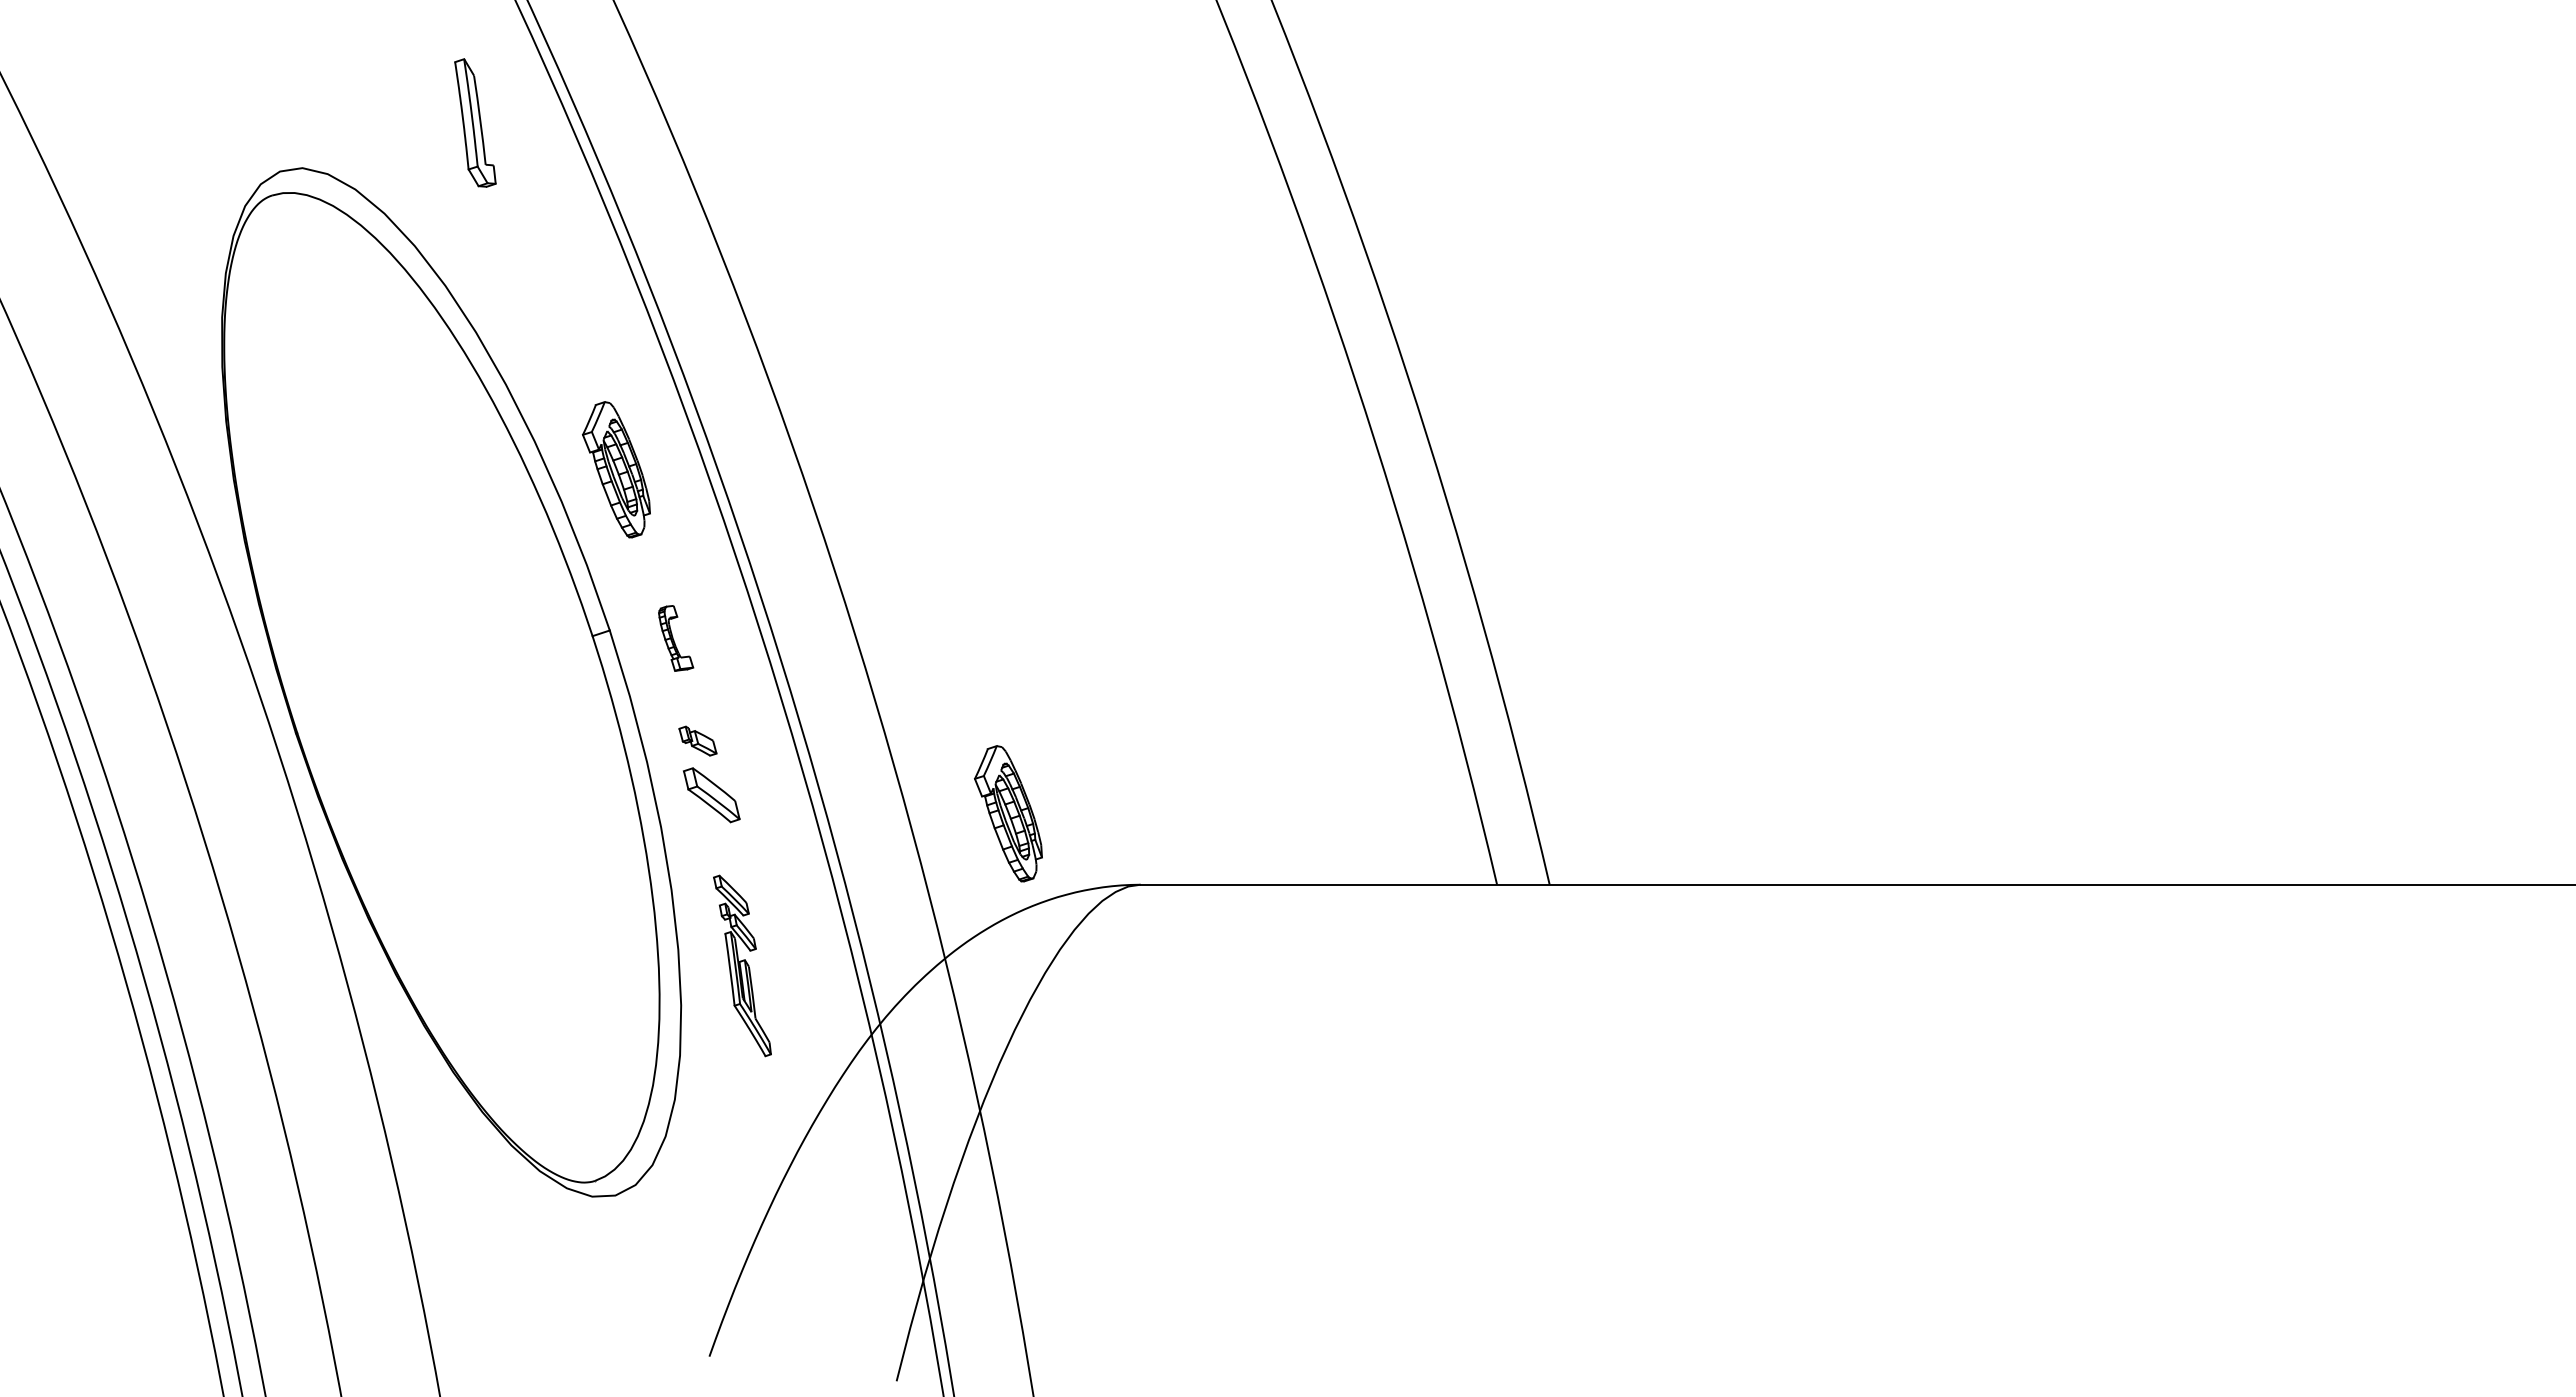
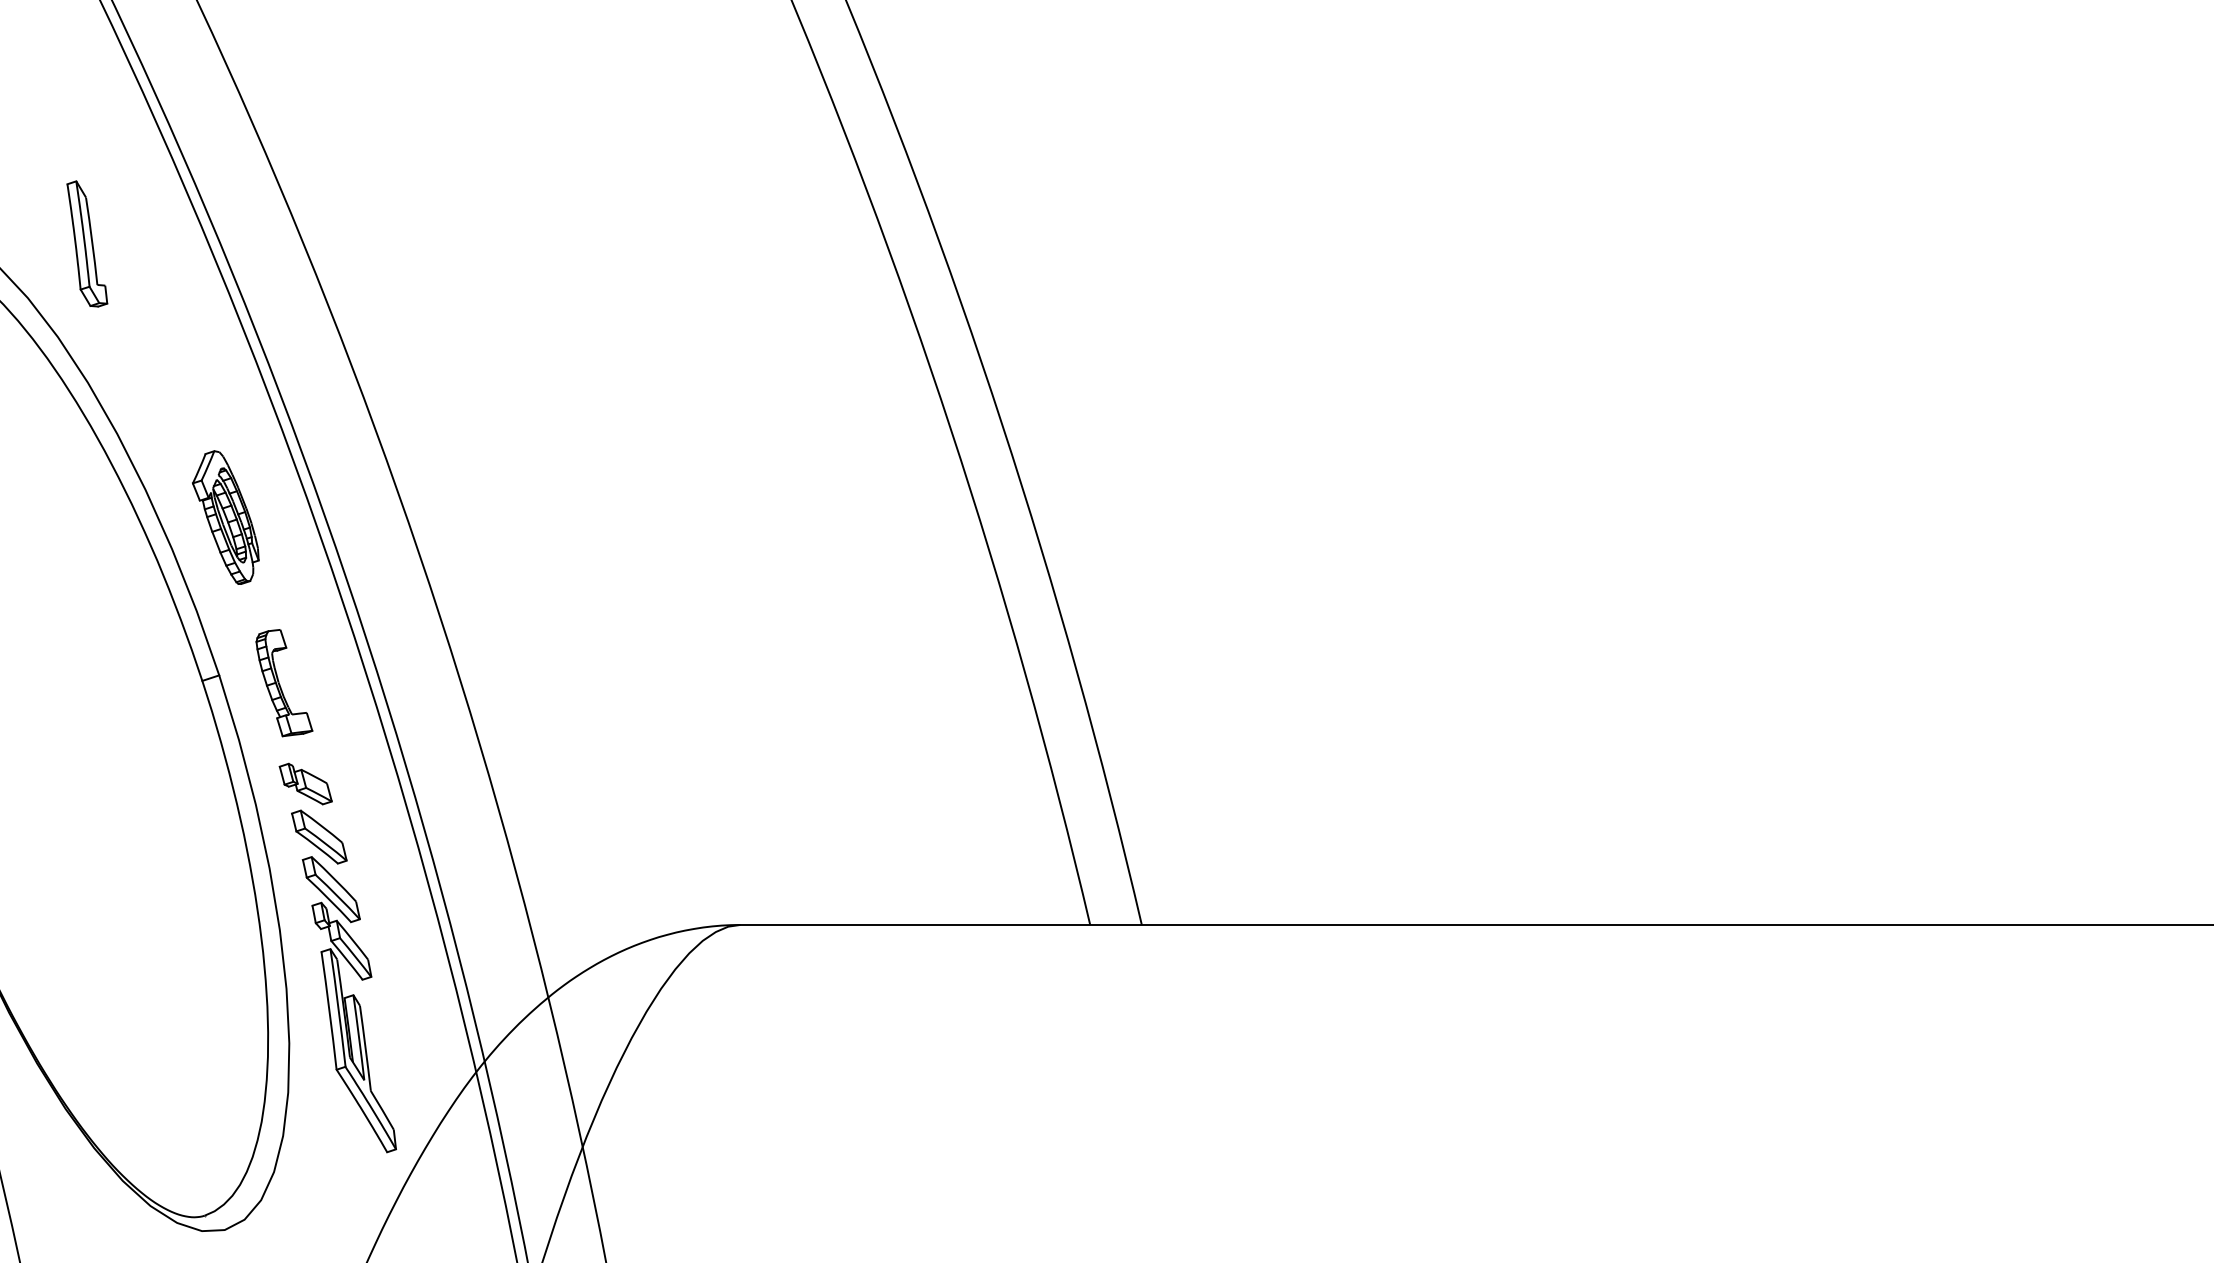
part: (475, 122) -> (87, 243), moved
part: (675, 638) -> (283, 683), size x1.67
part: (697, 740) -> (305, 783), size x1.43
part: (1008, 813) -> (610, 855), removed
part: (742, 965) -> (349, 1004), size x1.67

